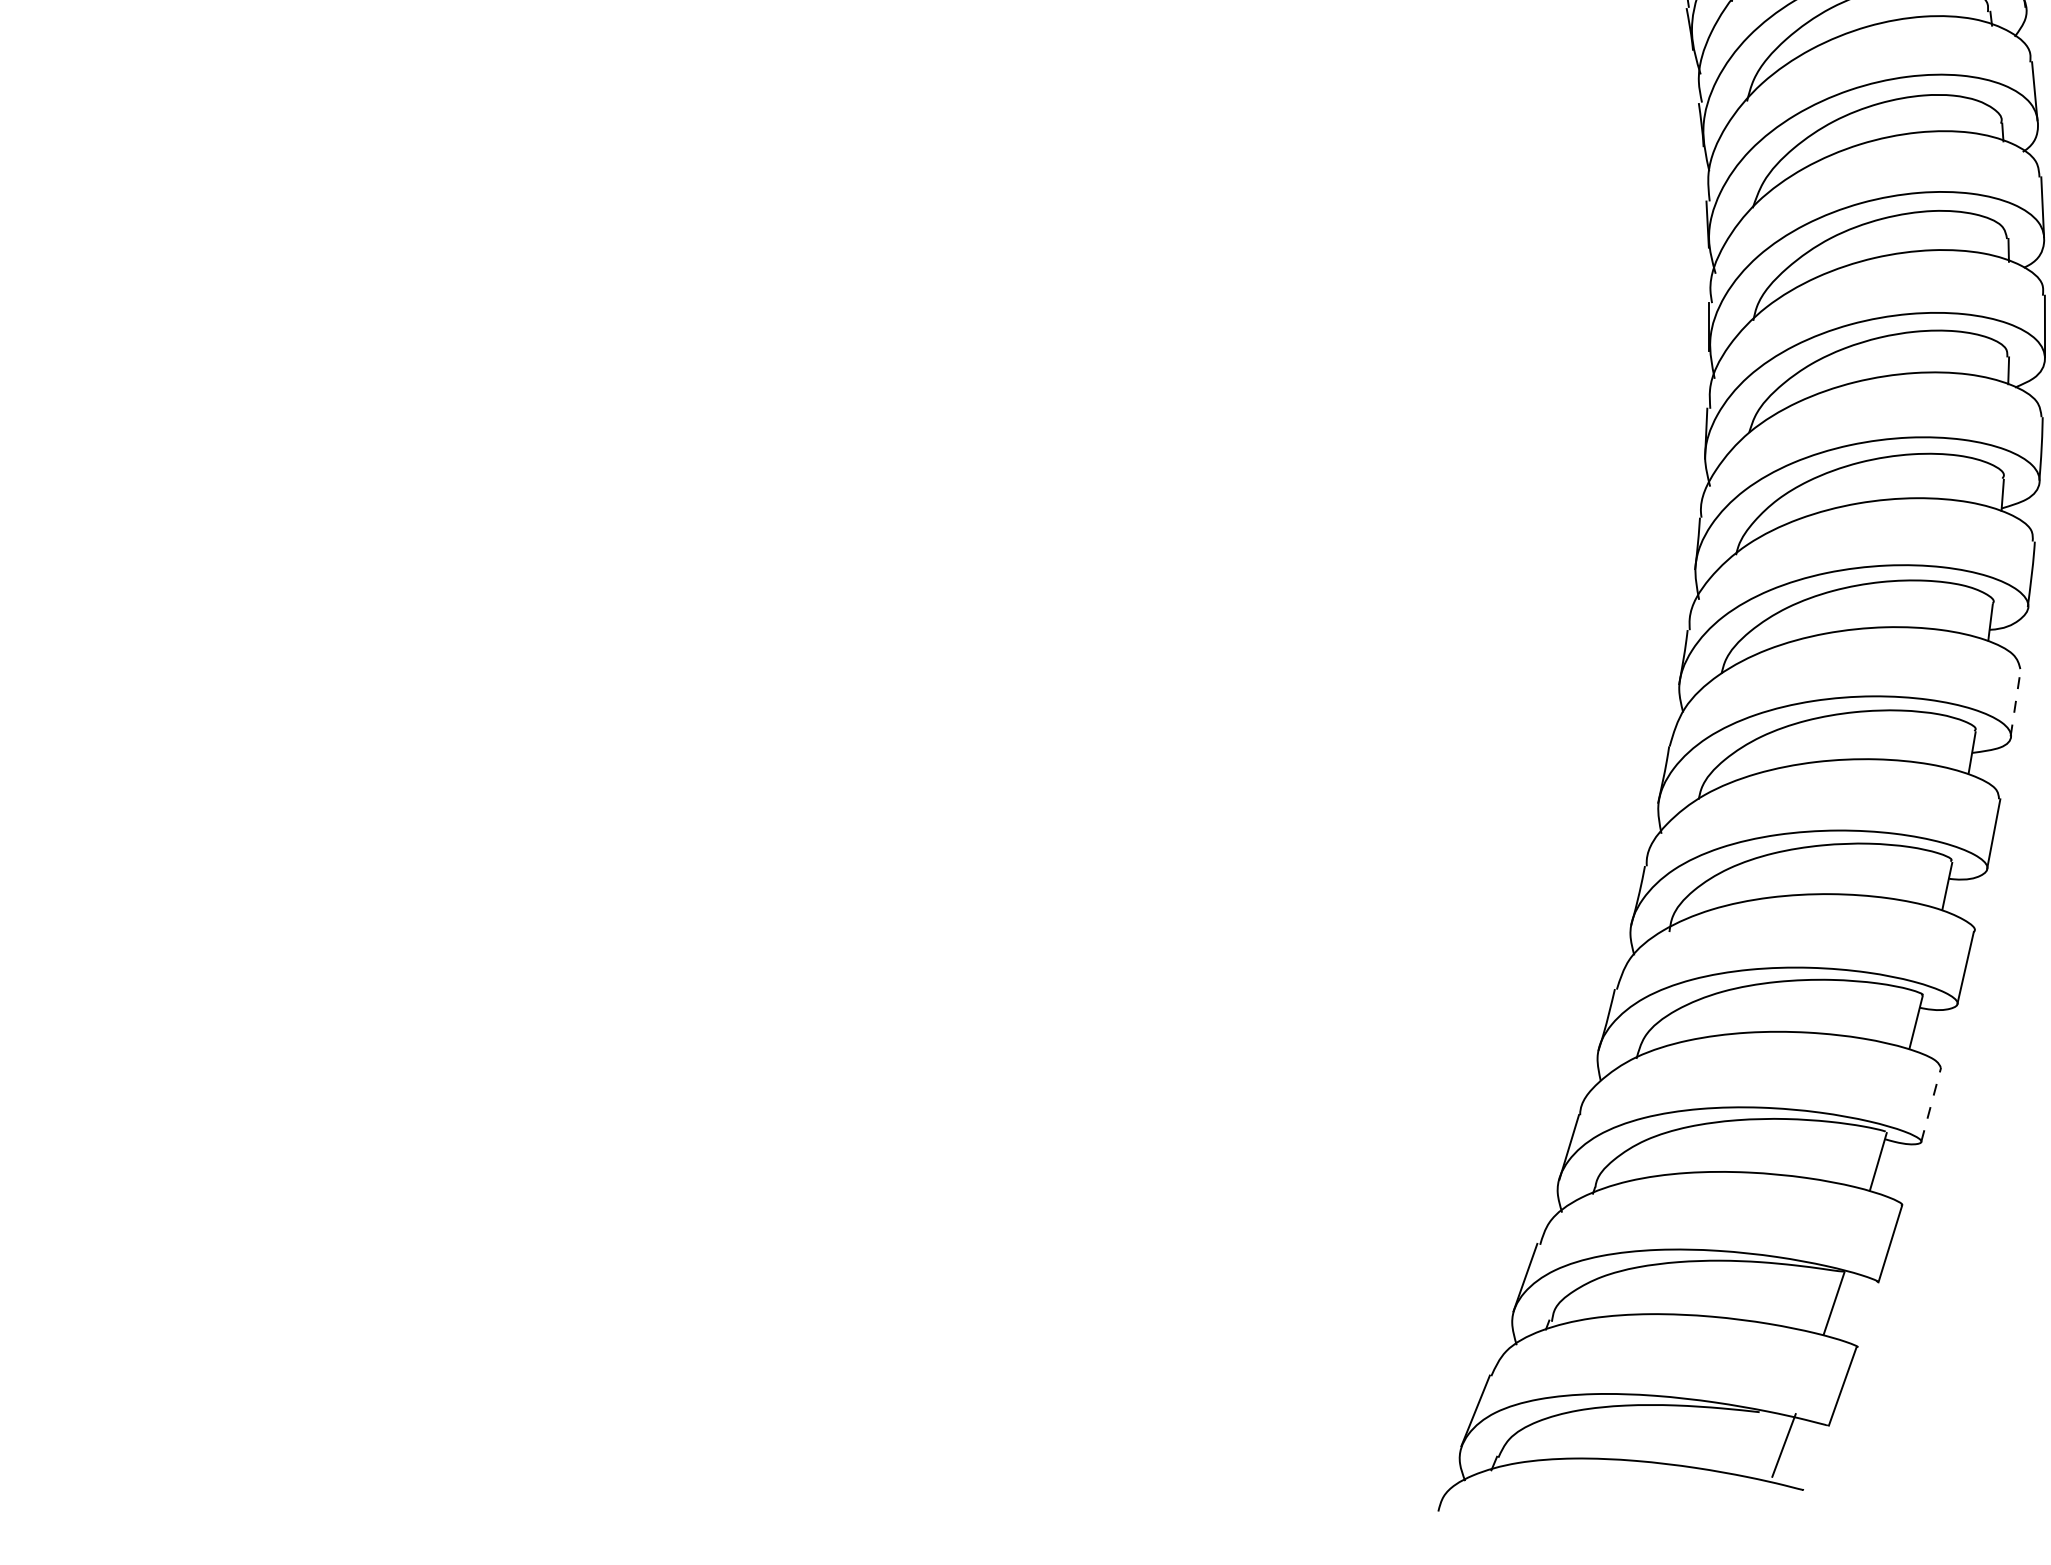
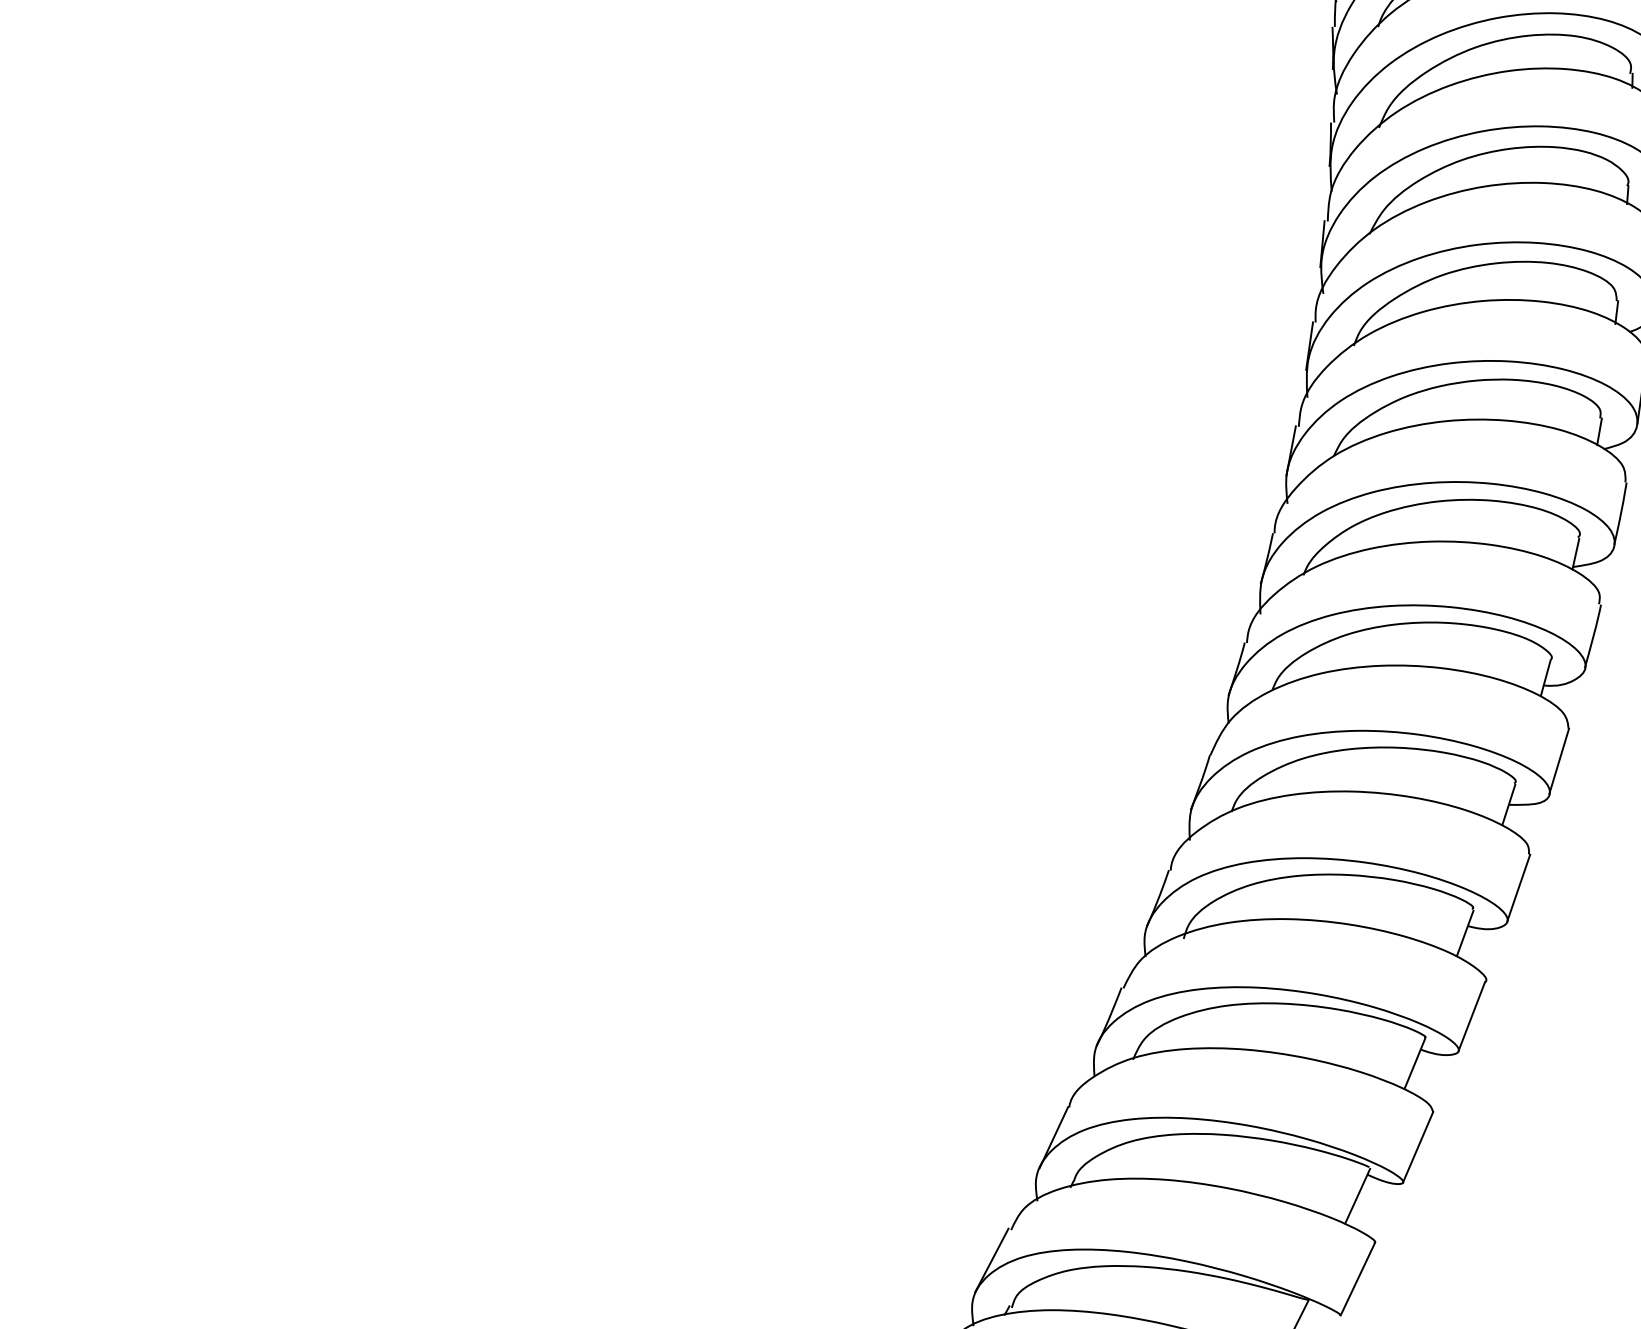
line: (2015, 702) -> (1558, 761), dashed -> solid
line: (1931, 1104) -> (1418, 1146), dashed -> solid

